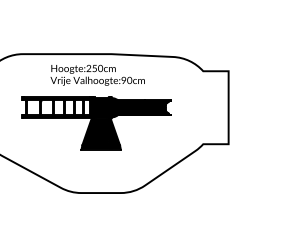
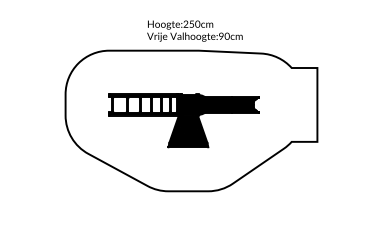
text: (97, 74) -> (194, 30), moved

